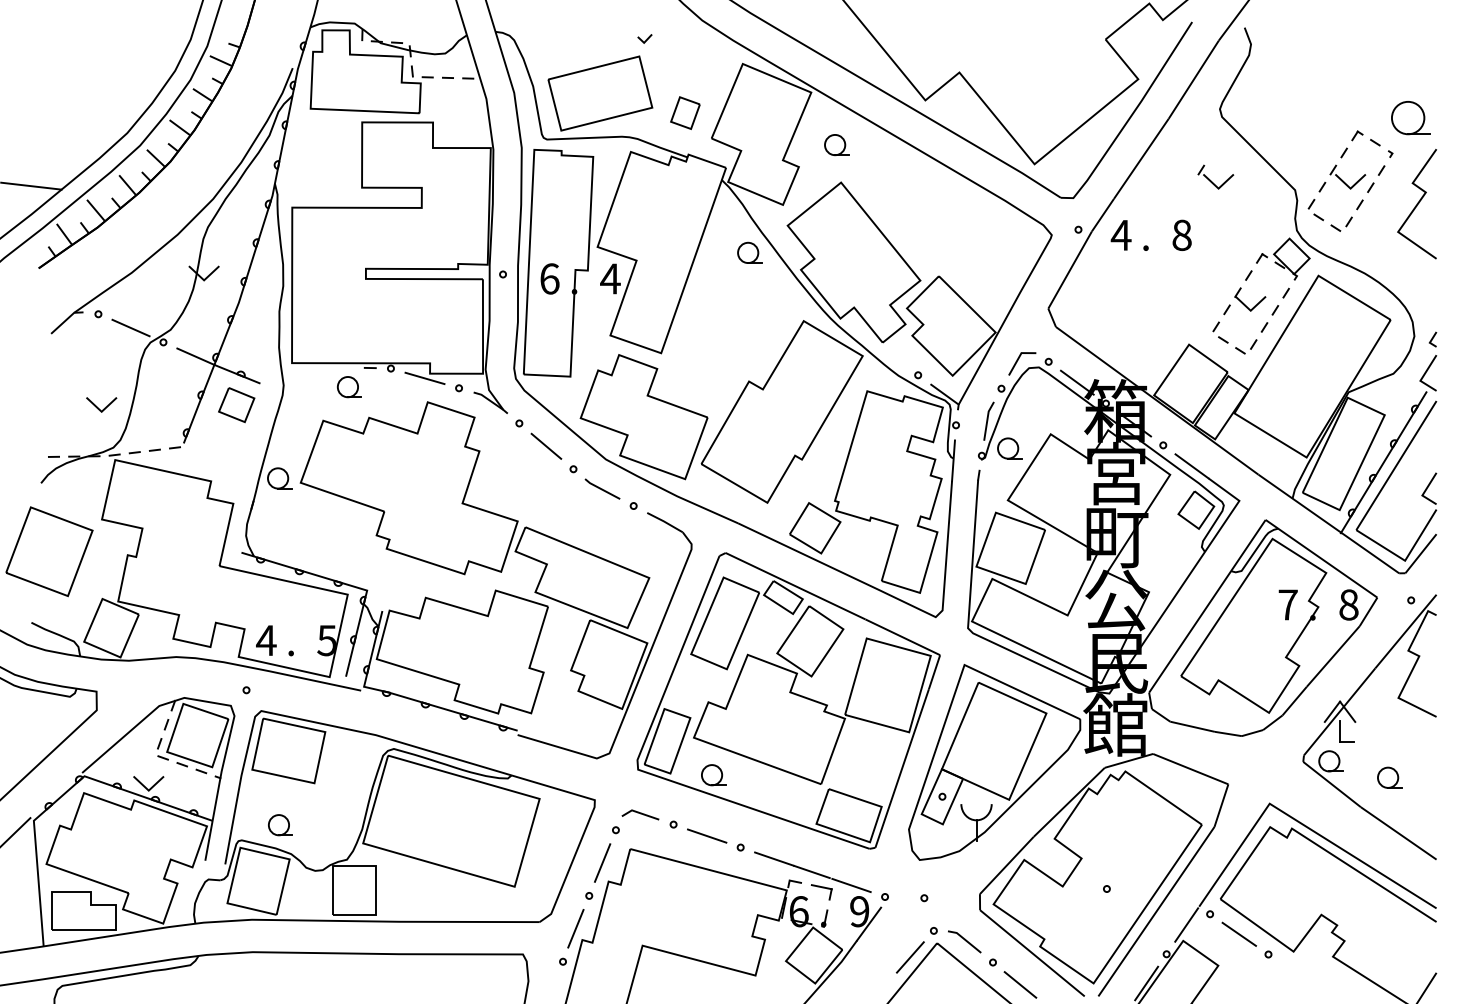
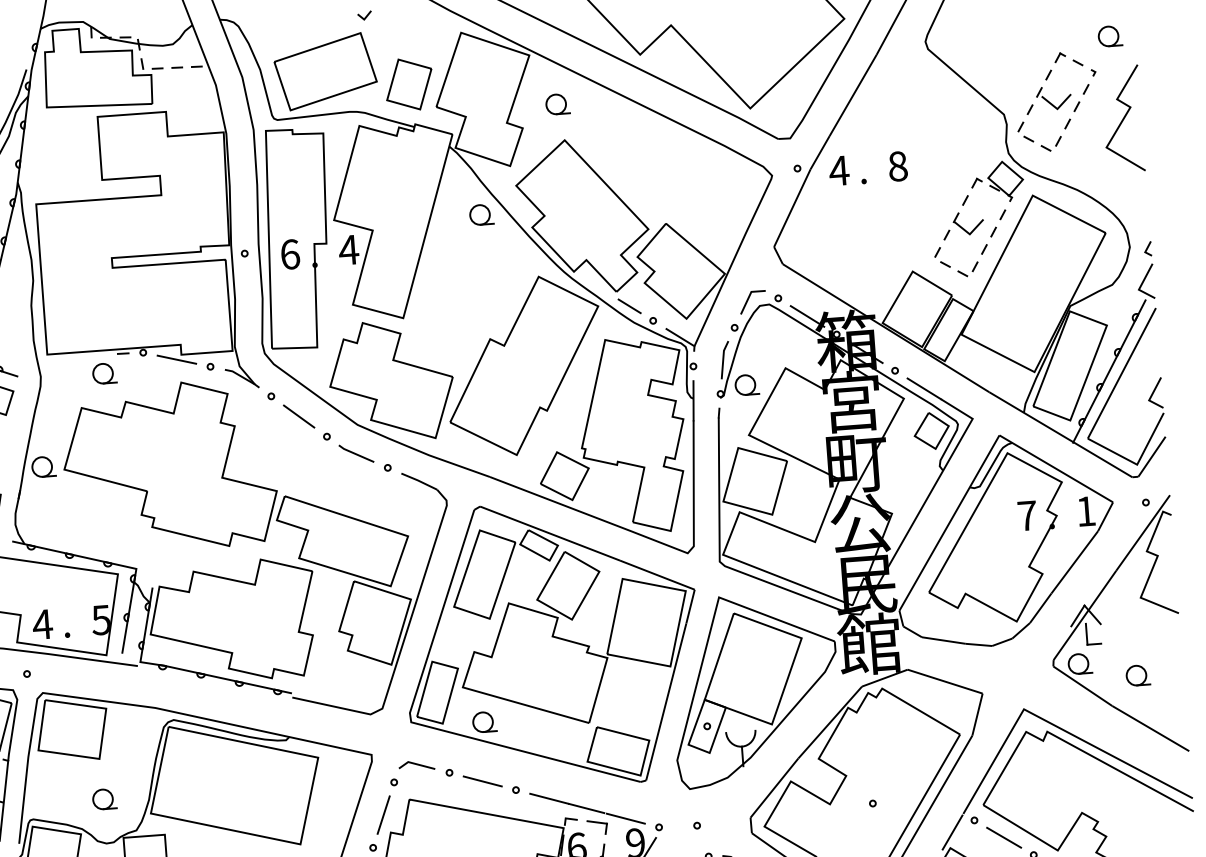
part: (685, 112) -> (409, 83), size x1.67
part: (1409, 117) -> (1109, 36), size x0.62
part: (1215, 176) -> (926, 107), removed
line: (894, 358) -> (629, 306), added
text: (1348, 604) -> (1085, 511), 8 -> 1
part: (280, 825) -> (104, 799), moved

